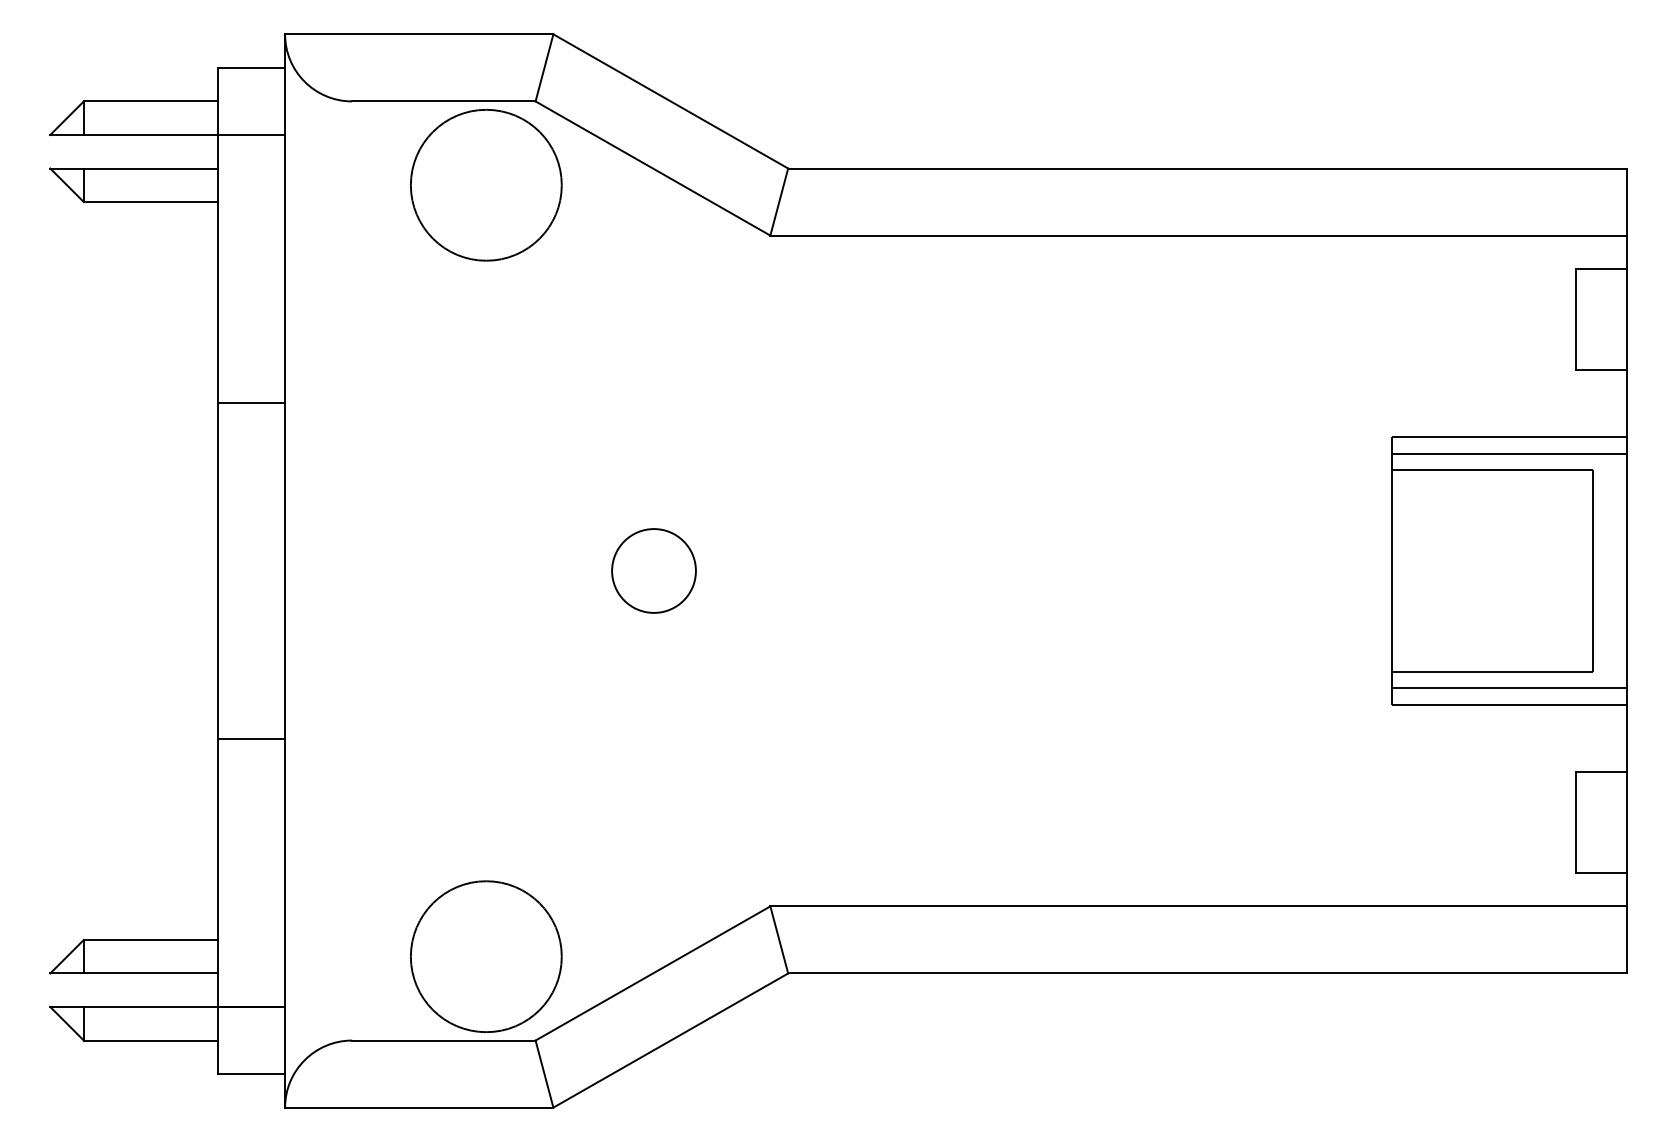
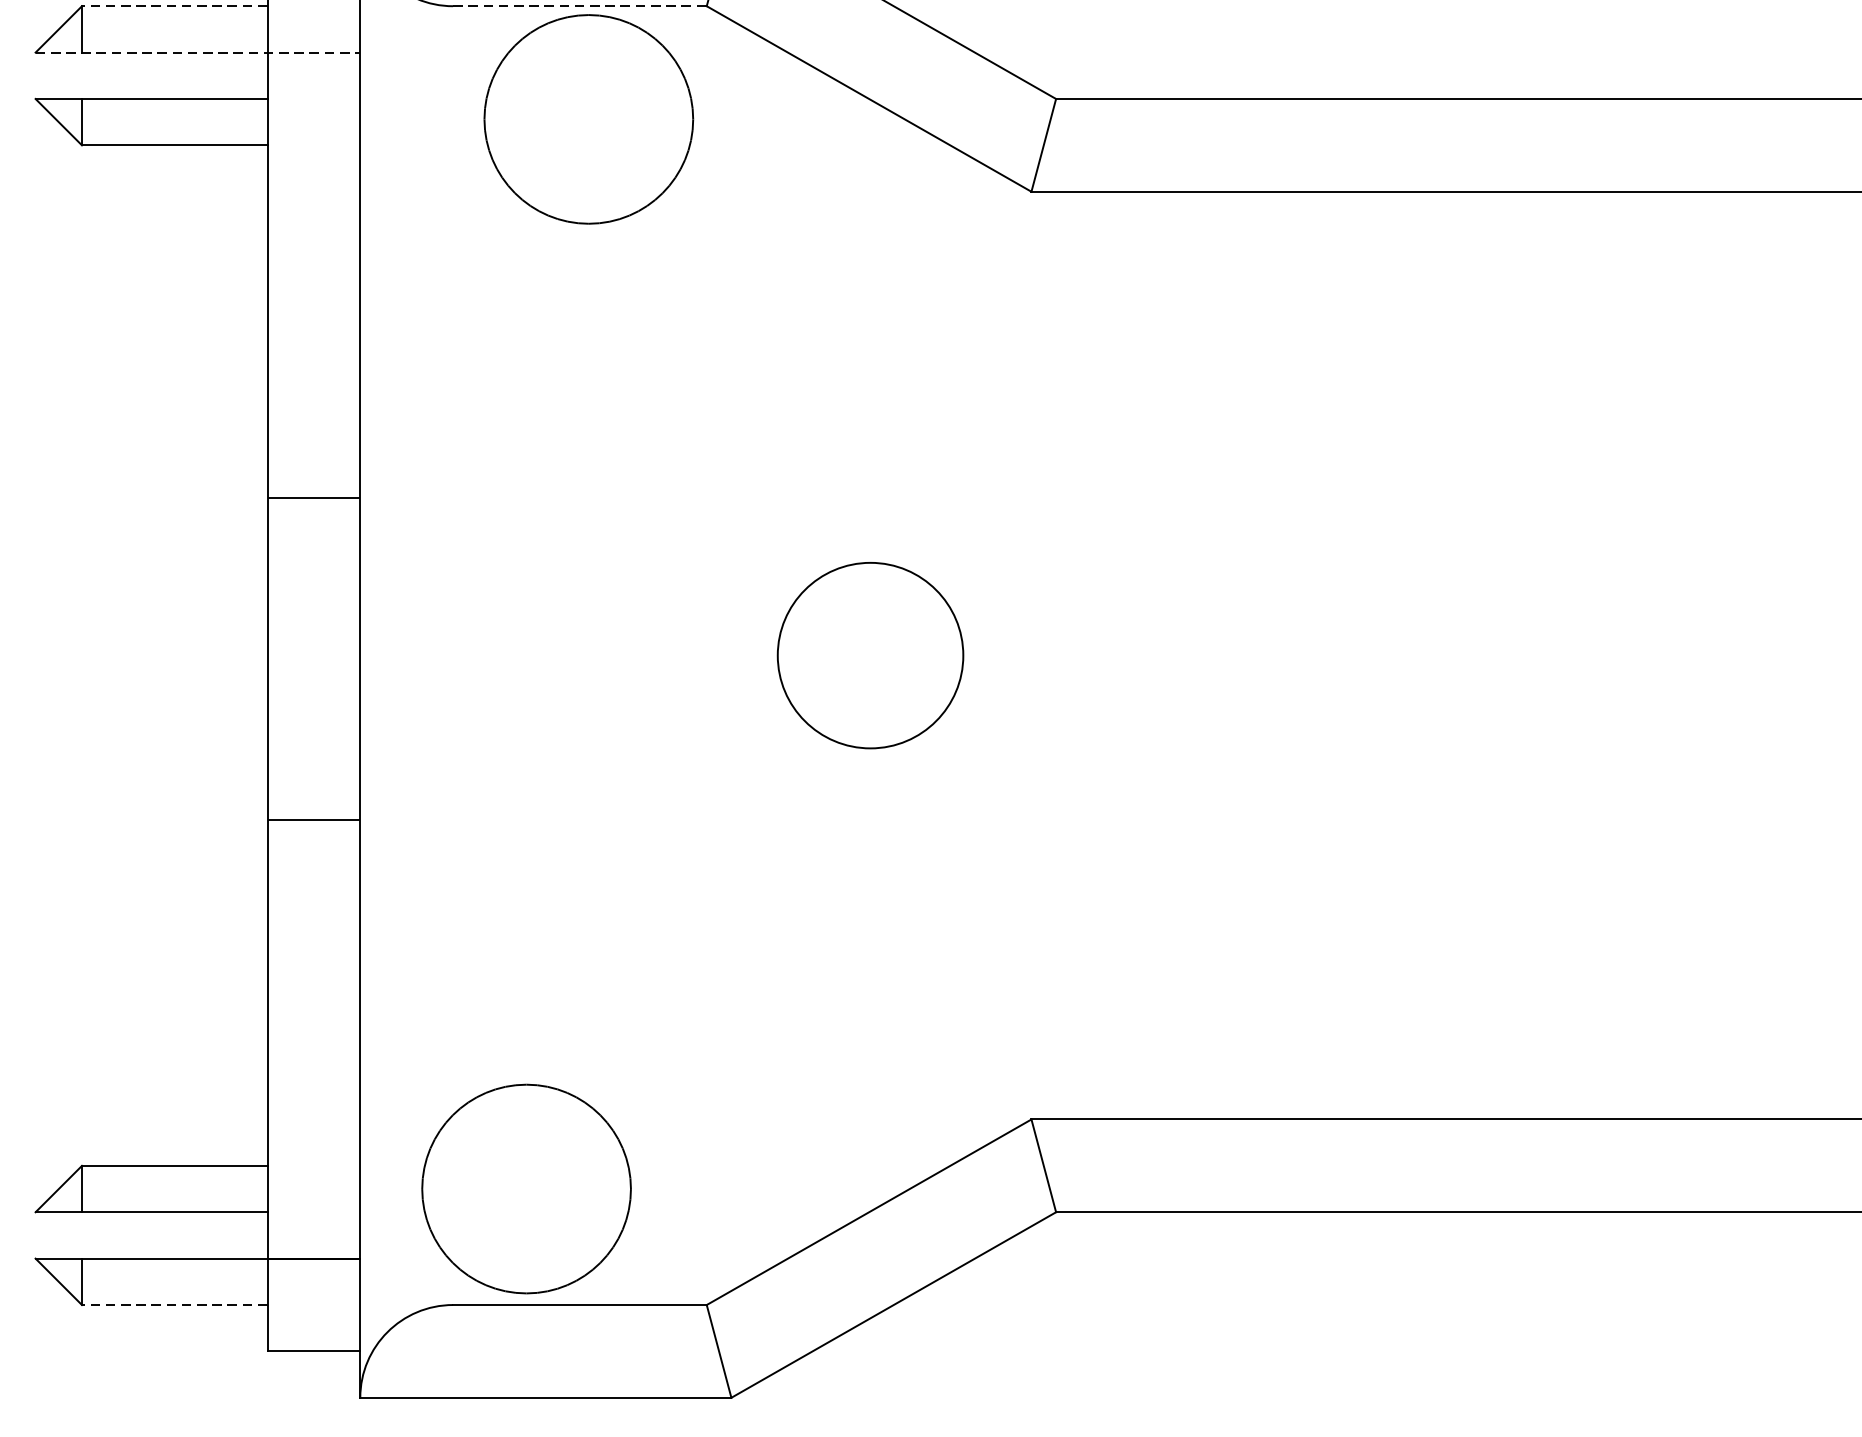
line: (150, 101) -> (174, 6), solid -> dashed
line: (443, 101) -> (579, 6), solid -> dashed
line: (168, 134) -> (199, 51), solid -> dashed
circle: (486, 185) -> (589, 119), moved
line: (251, 403) -> (313, 498), moved
circle: (653, 570) -> (869, 654), size x1.6
line: (251, 738) -> (313, 819), moved
circle: (486, 956) -> (526, 1188), moved
line: (150, 1040) -> (174, 1304), solid -> dashed

